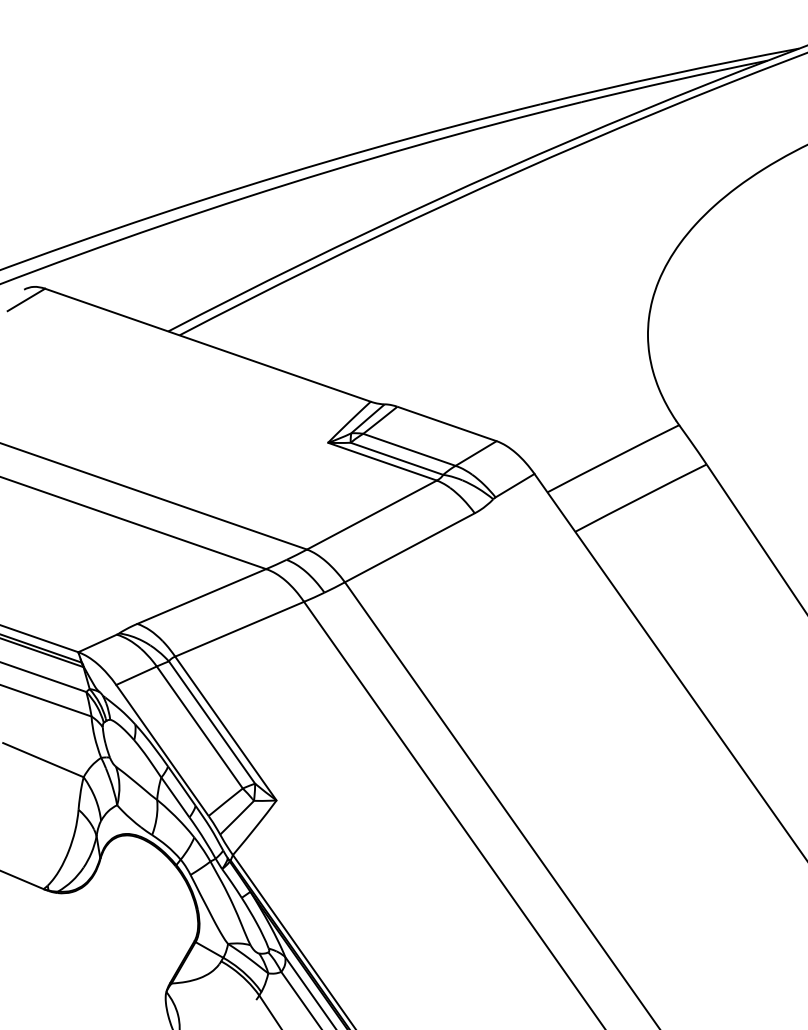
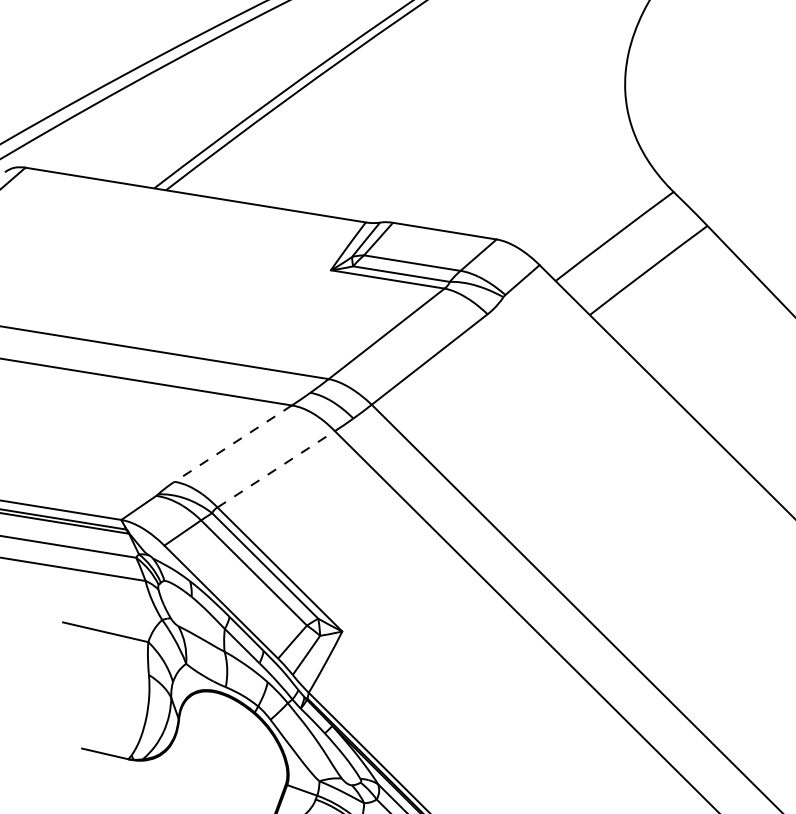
line: (201, 596) -> (232, 443), solid -> dashed
line: (240, 629) -> (277, 469), solid -> dashed

